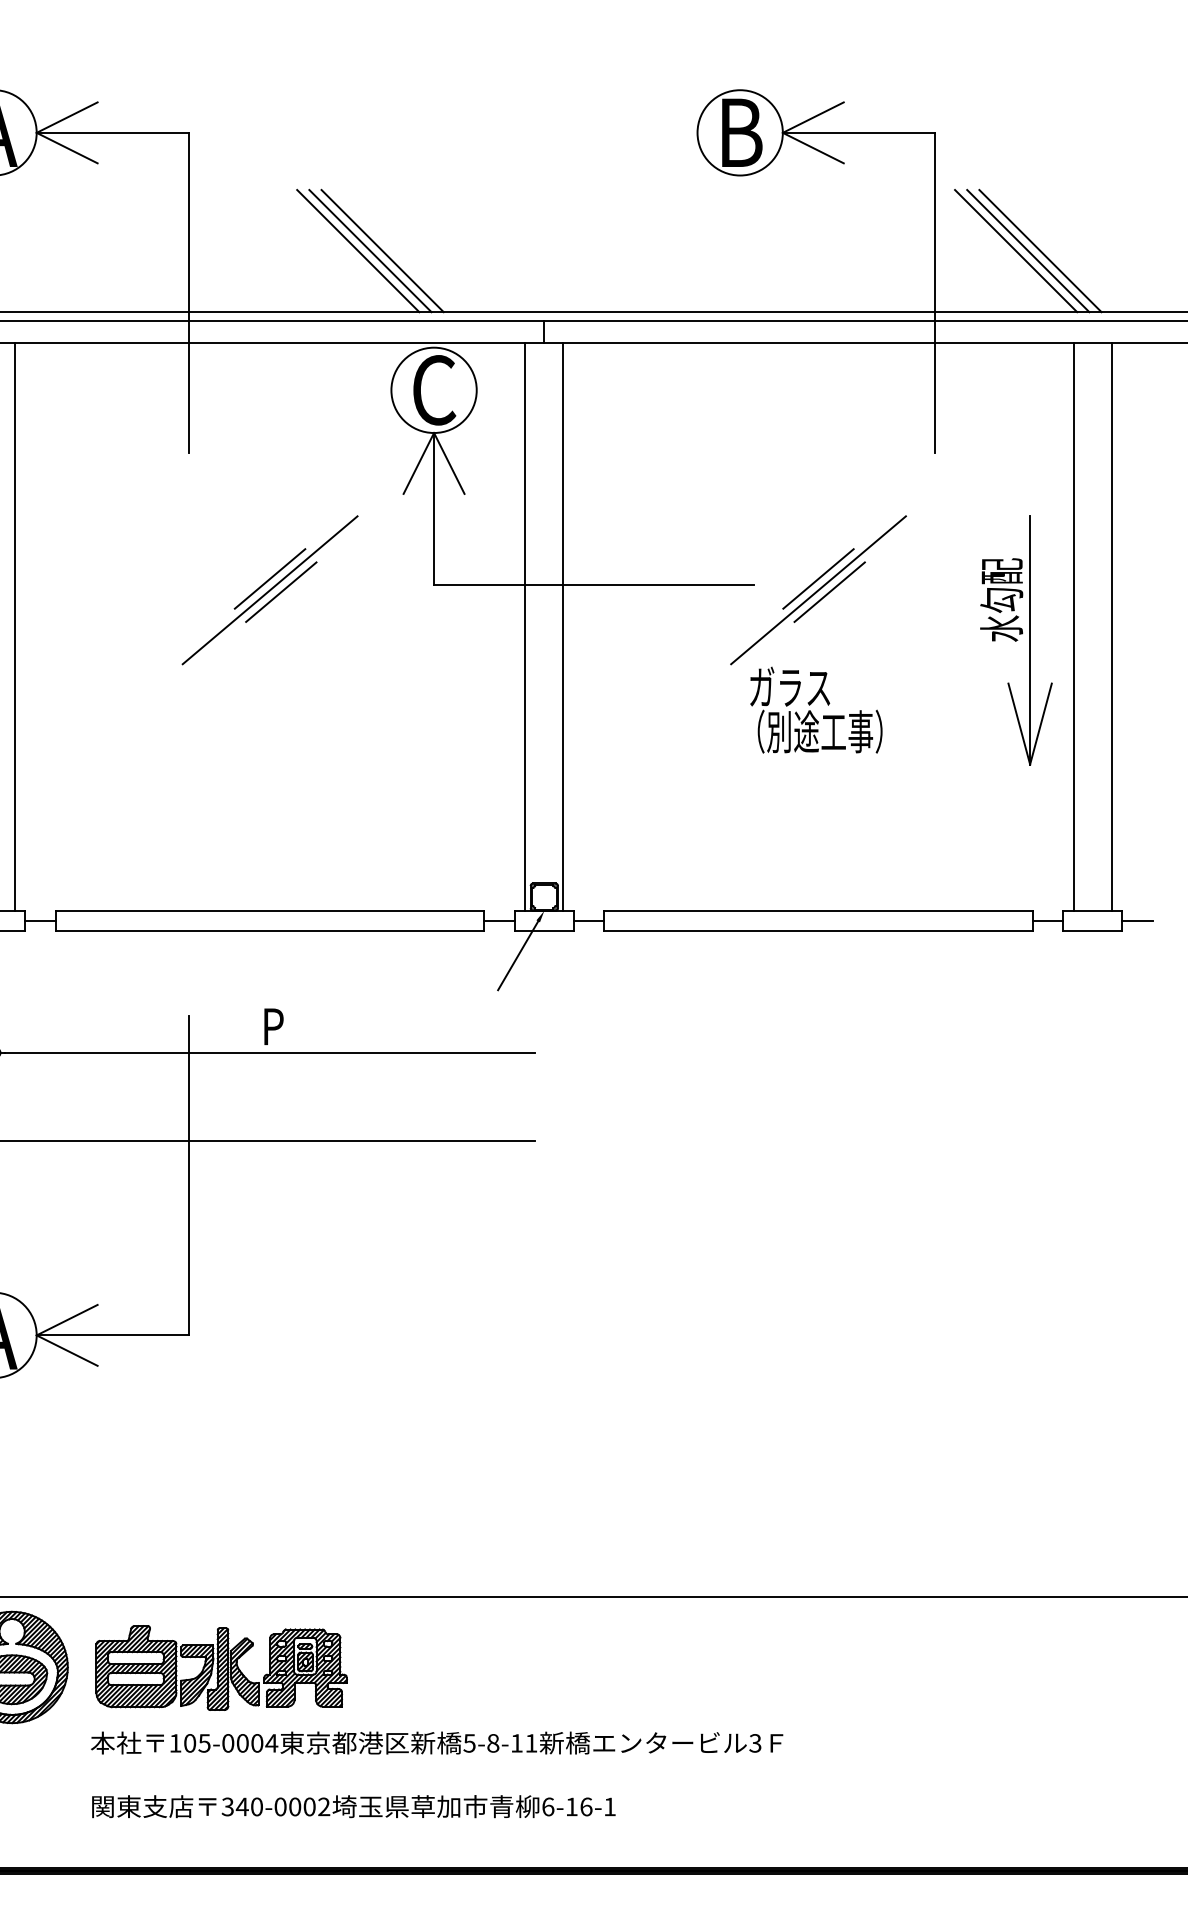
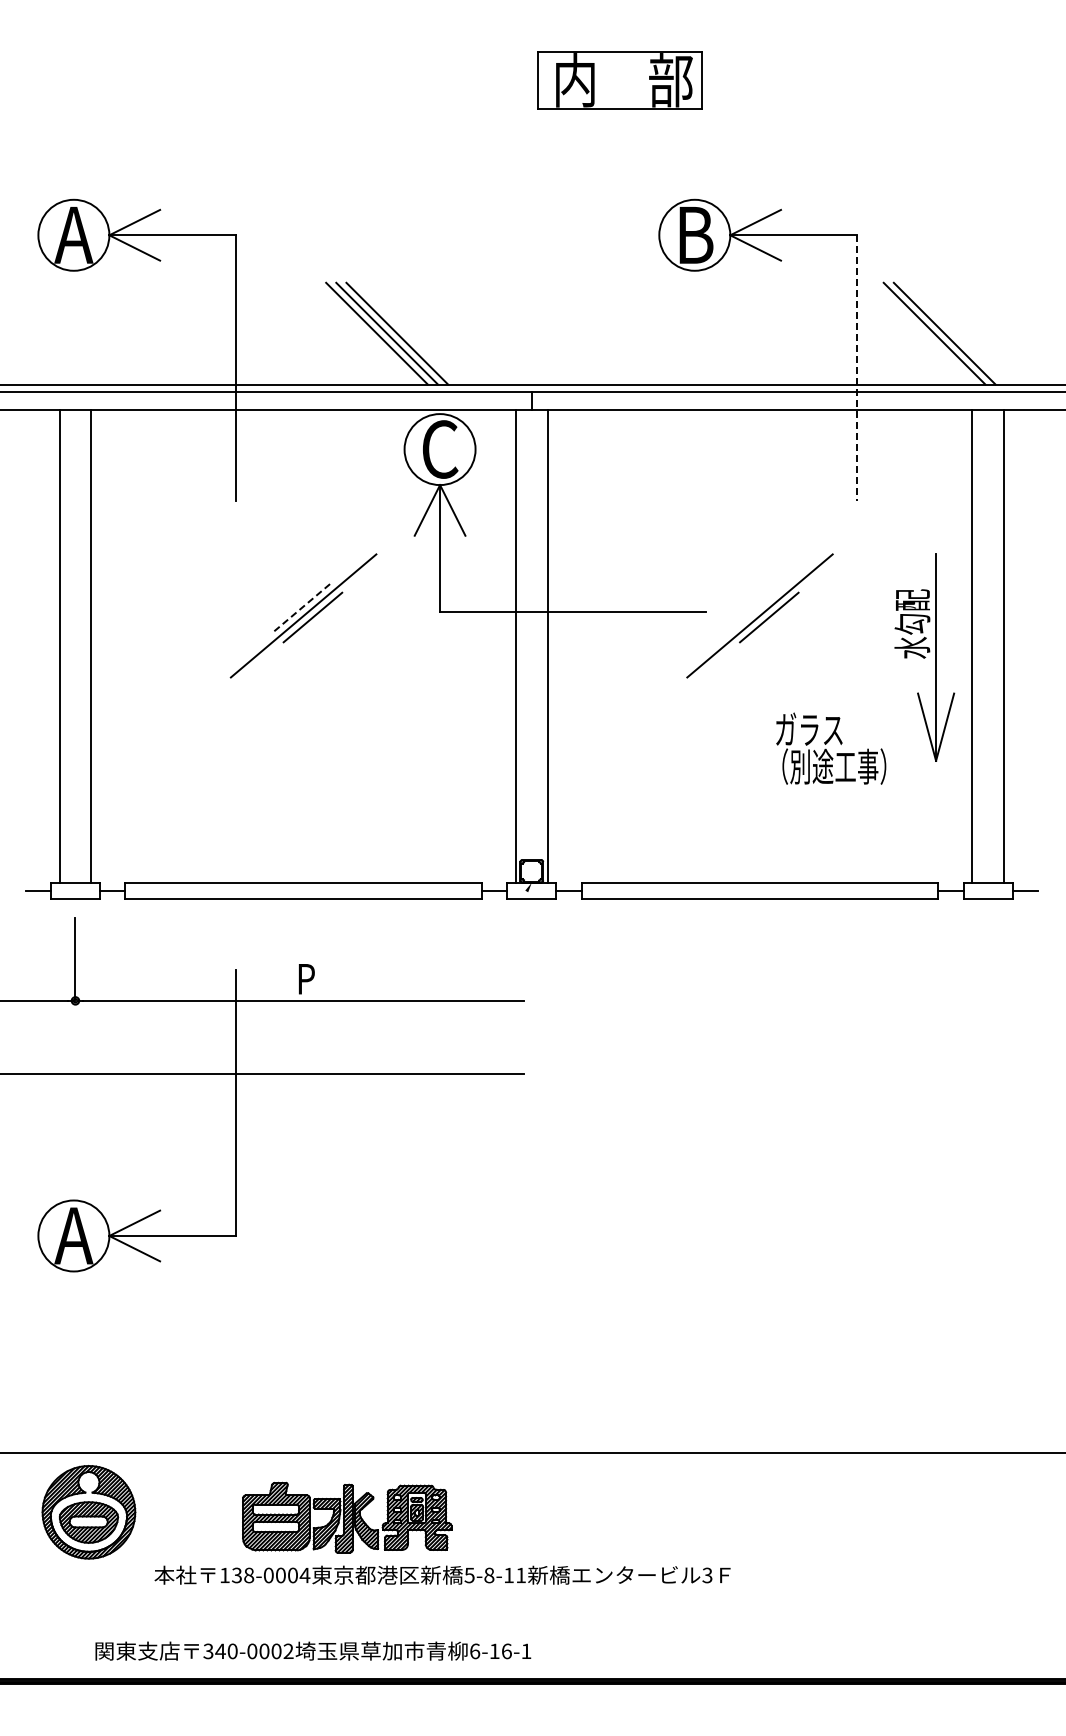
line: (1016, 250) -> (924, 333), removed
line: (935, 292) -> (857, 368), solid -> dashed
line: (269, 578) -> (303, 606), solid -> dashed
line: (817, 578) -> (759, 606), removed
text: (816, 709) -> (831, 748), moved
line: (517, 955) -> (509, 919), removed
part: (221, 1667) -> (347, 1517), moved
text: (196, 1743) -> (242, 1575), 105-0004 -> 138-0004
text: (354, 1805) -> (313, 1650), moved

